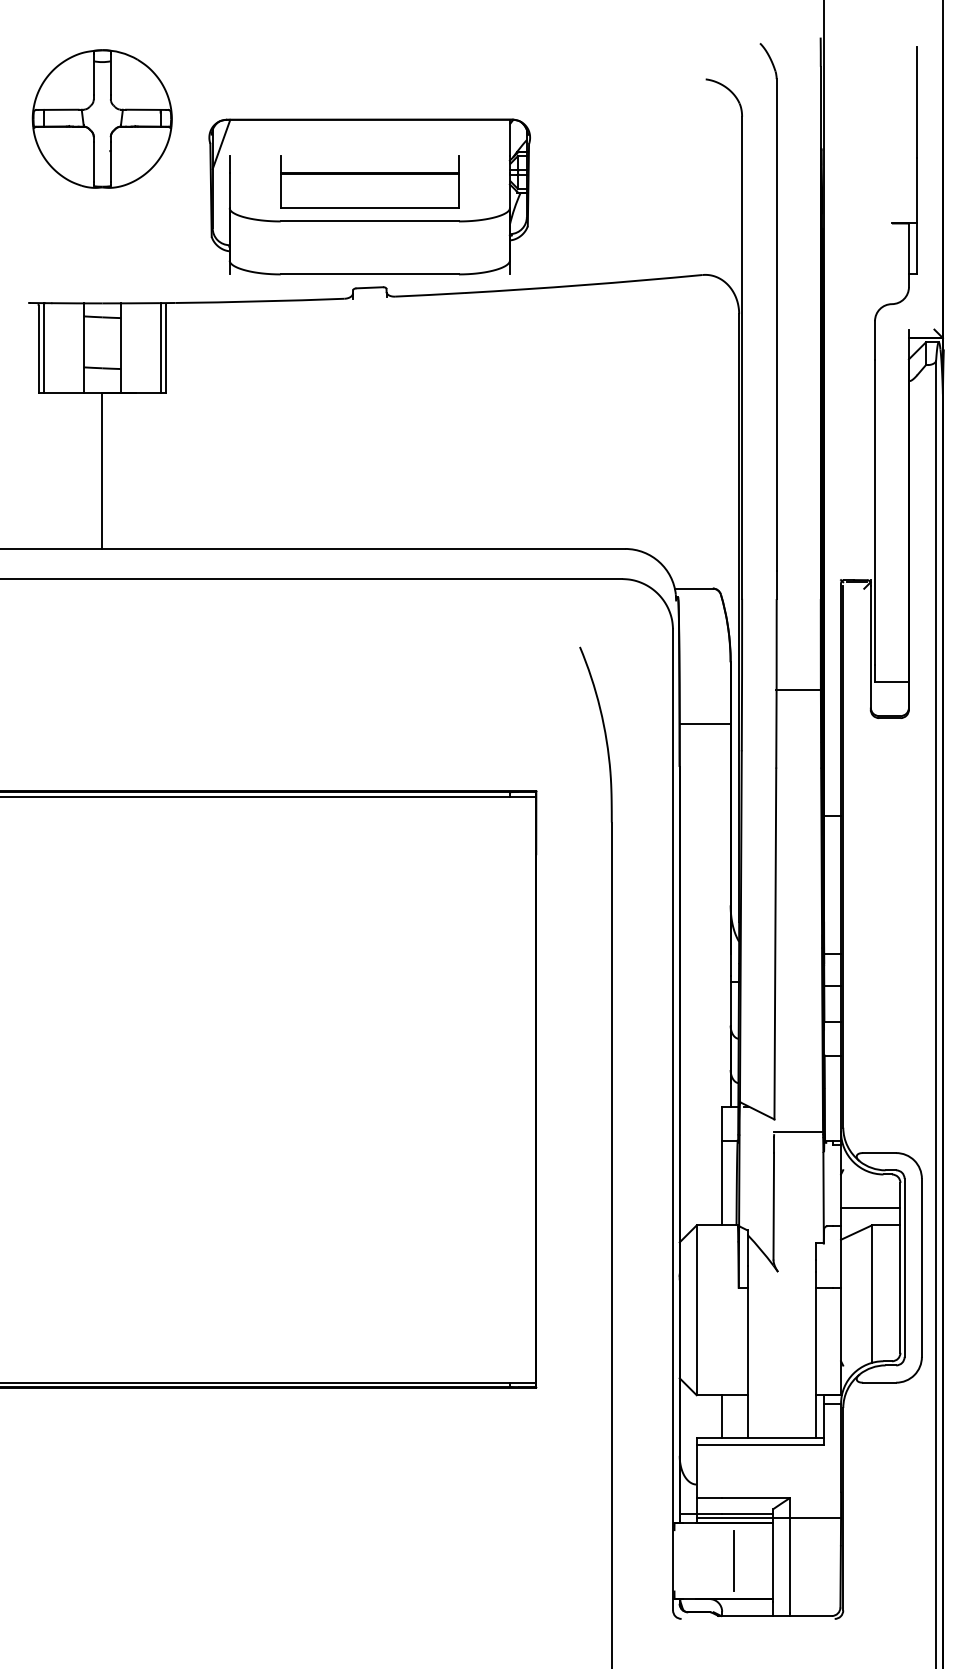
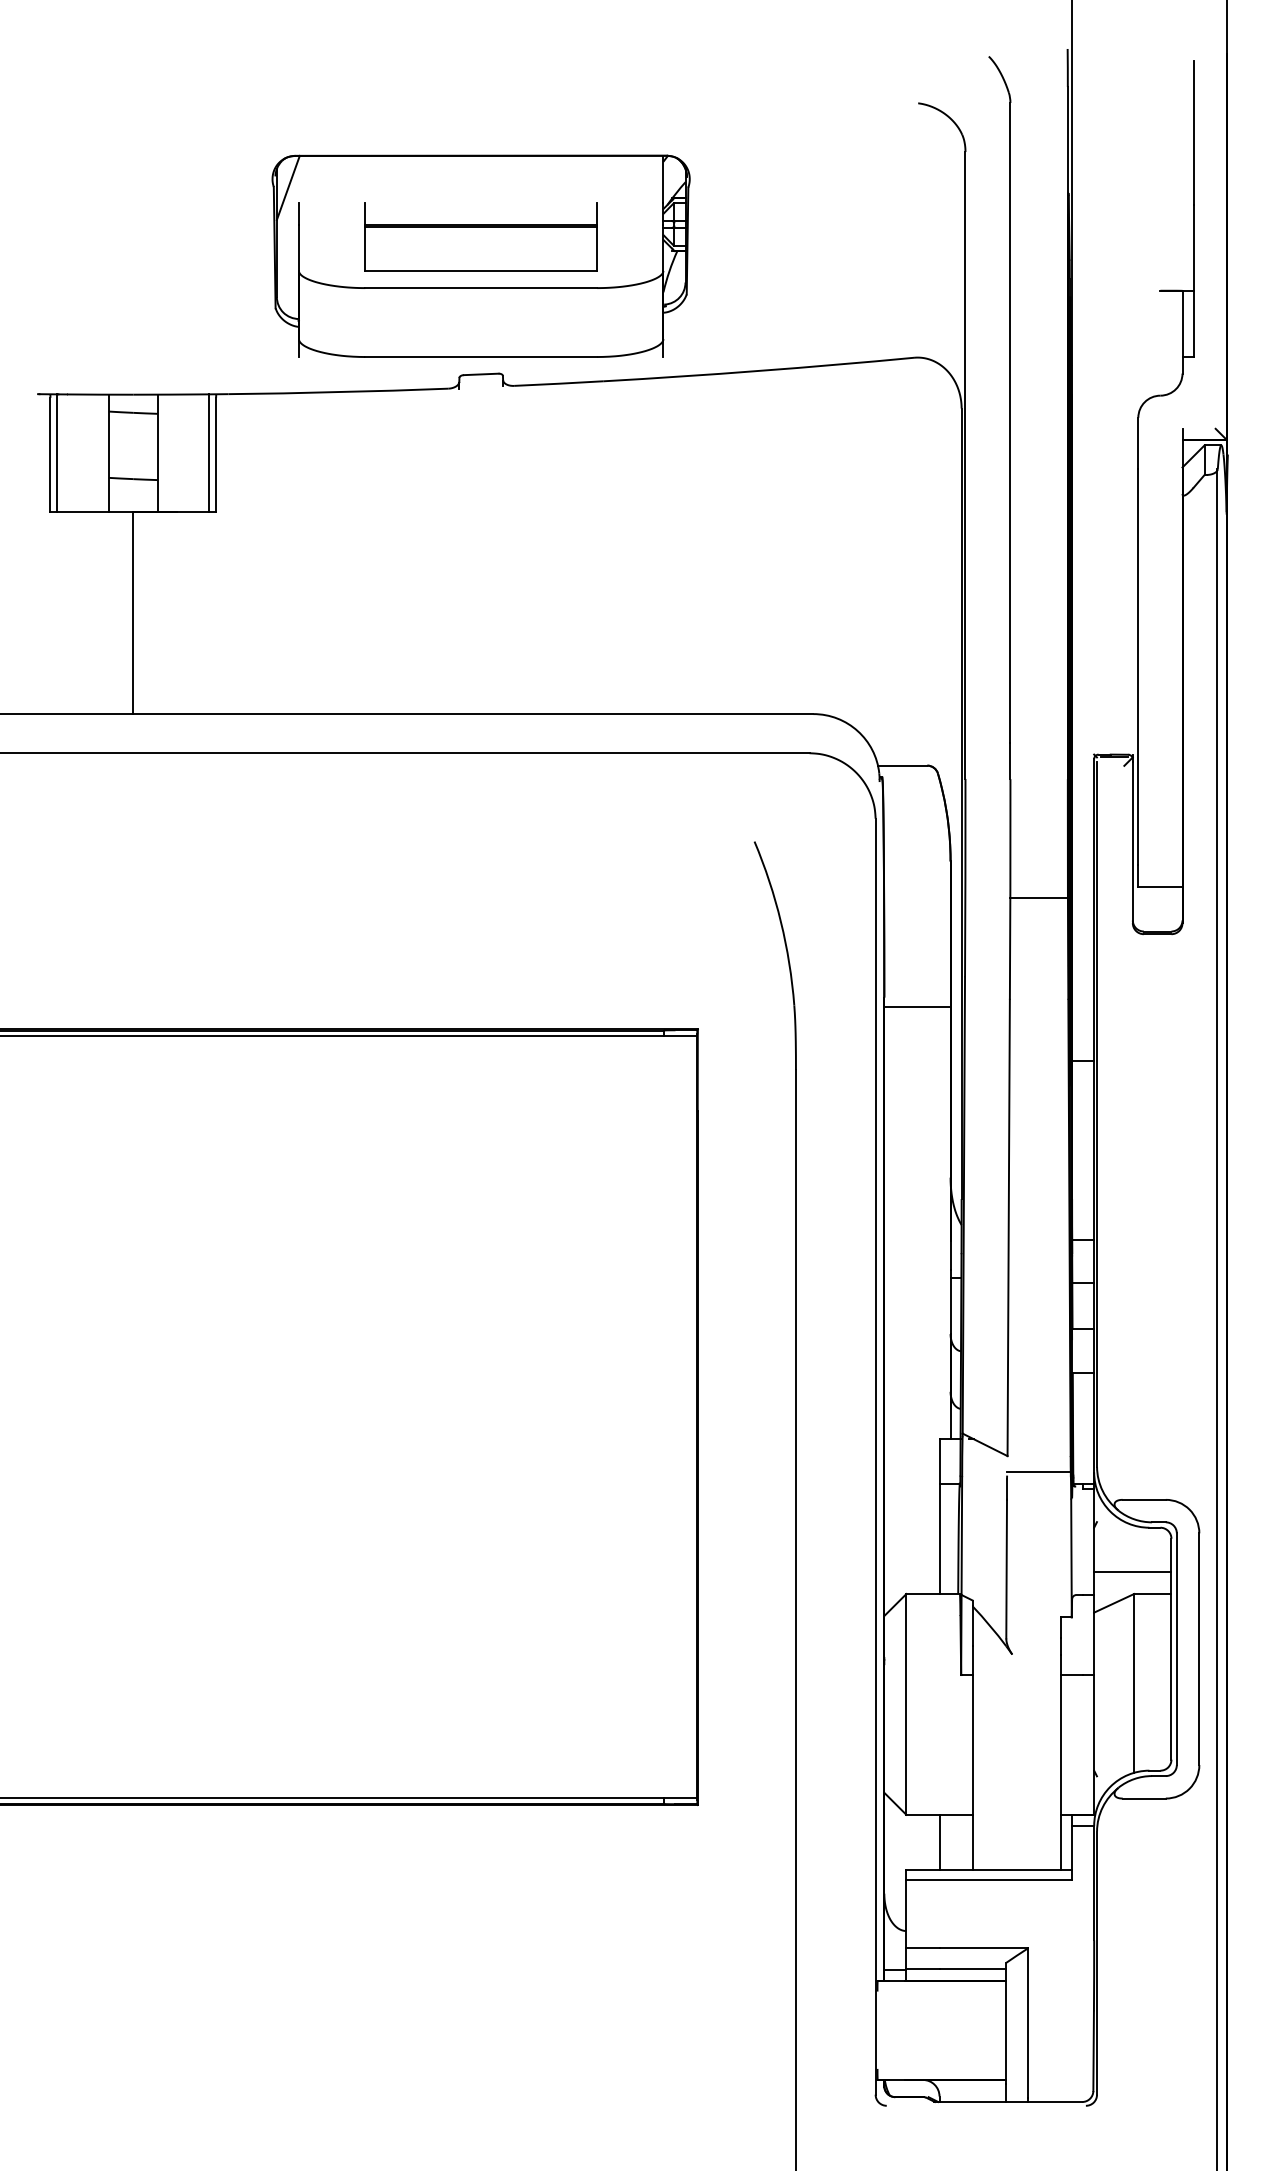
part: (101, 118) -> (132, 154), removed
line: (704, 724) -> (916, 1007), moved
line: (768, 1518) -> (999, 1975), removed
line: (733, 1560) -> (954, 2029), removed

